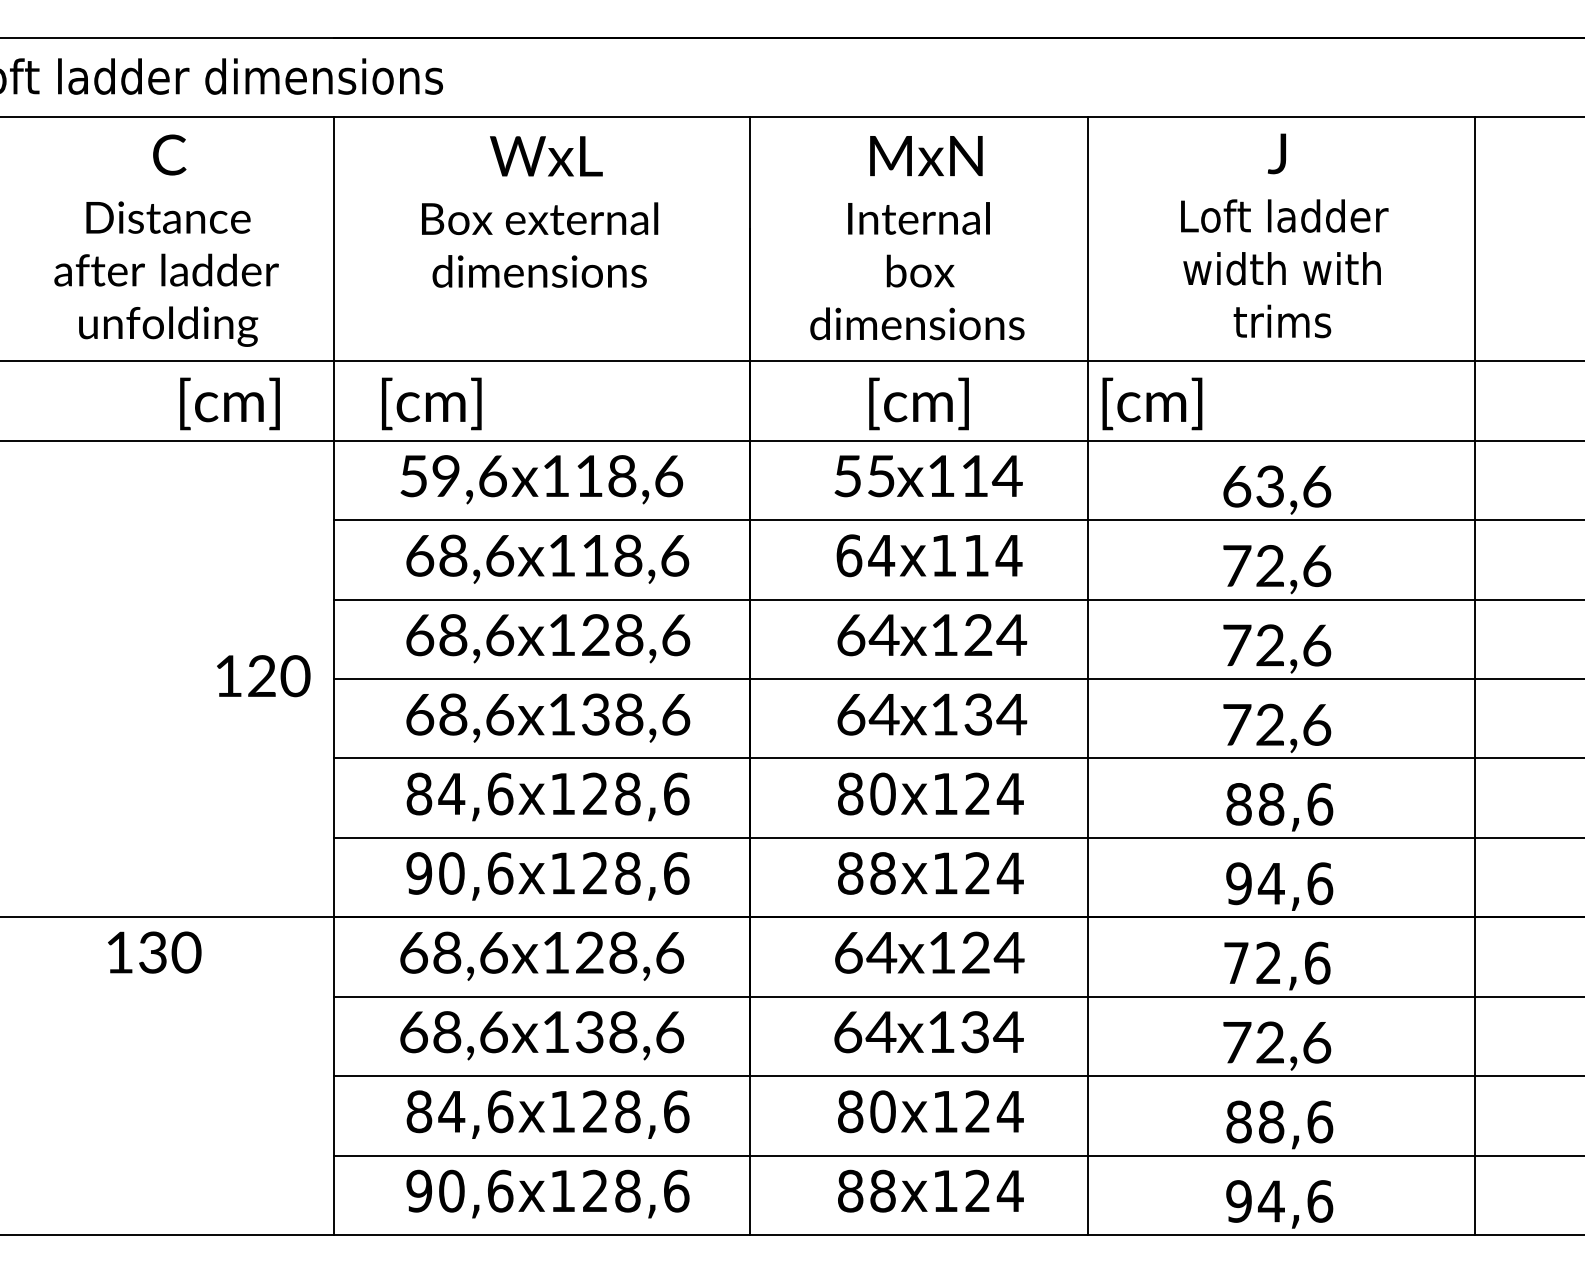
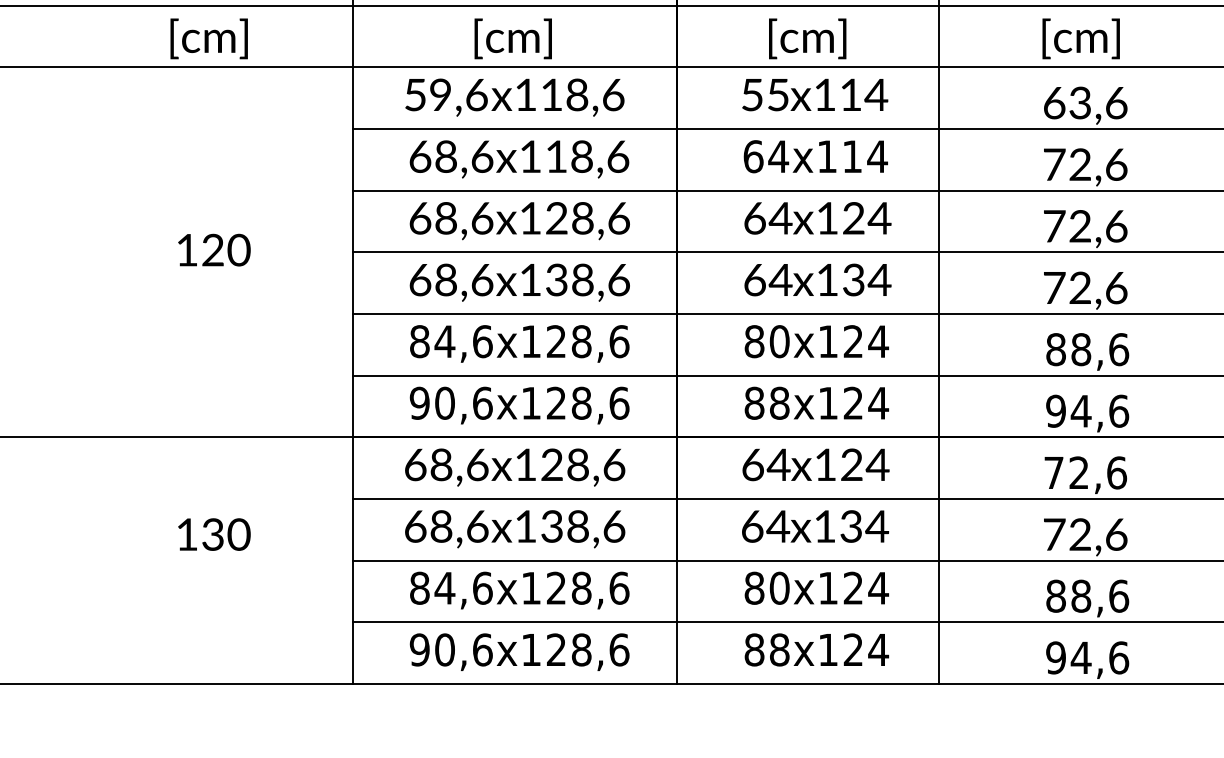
text: (229, 403) -> (208, 38), moved
text: (431, 403) -> (513, 38), moved
text: (1152, 403) -> (1081, 38), moved
text: (263, 676) -> (214, 250), moved
text: (154, 952) -> (214, 534), moved

